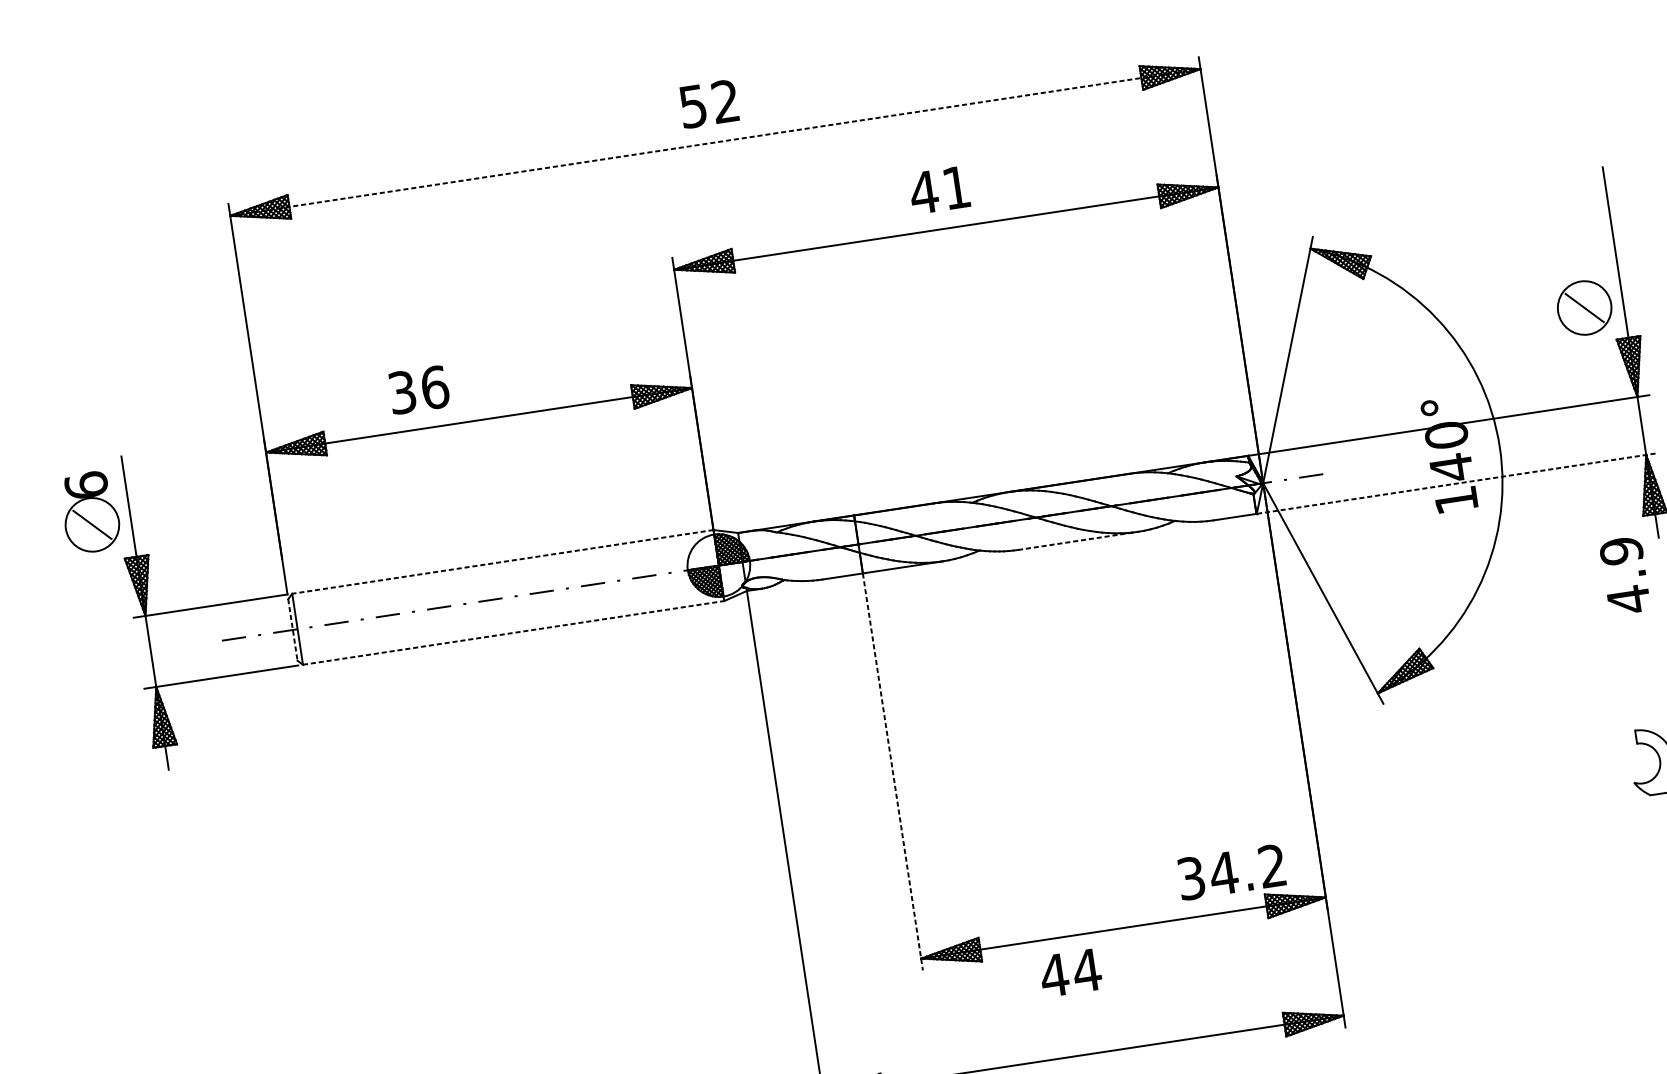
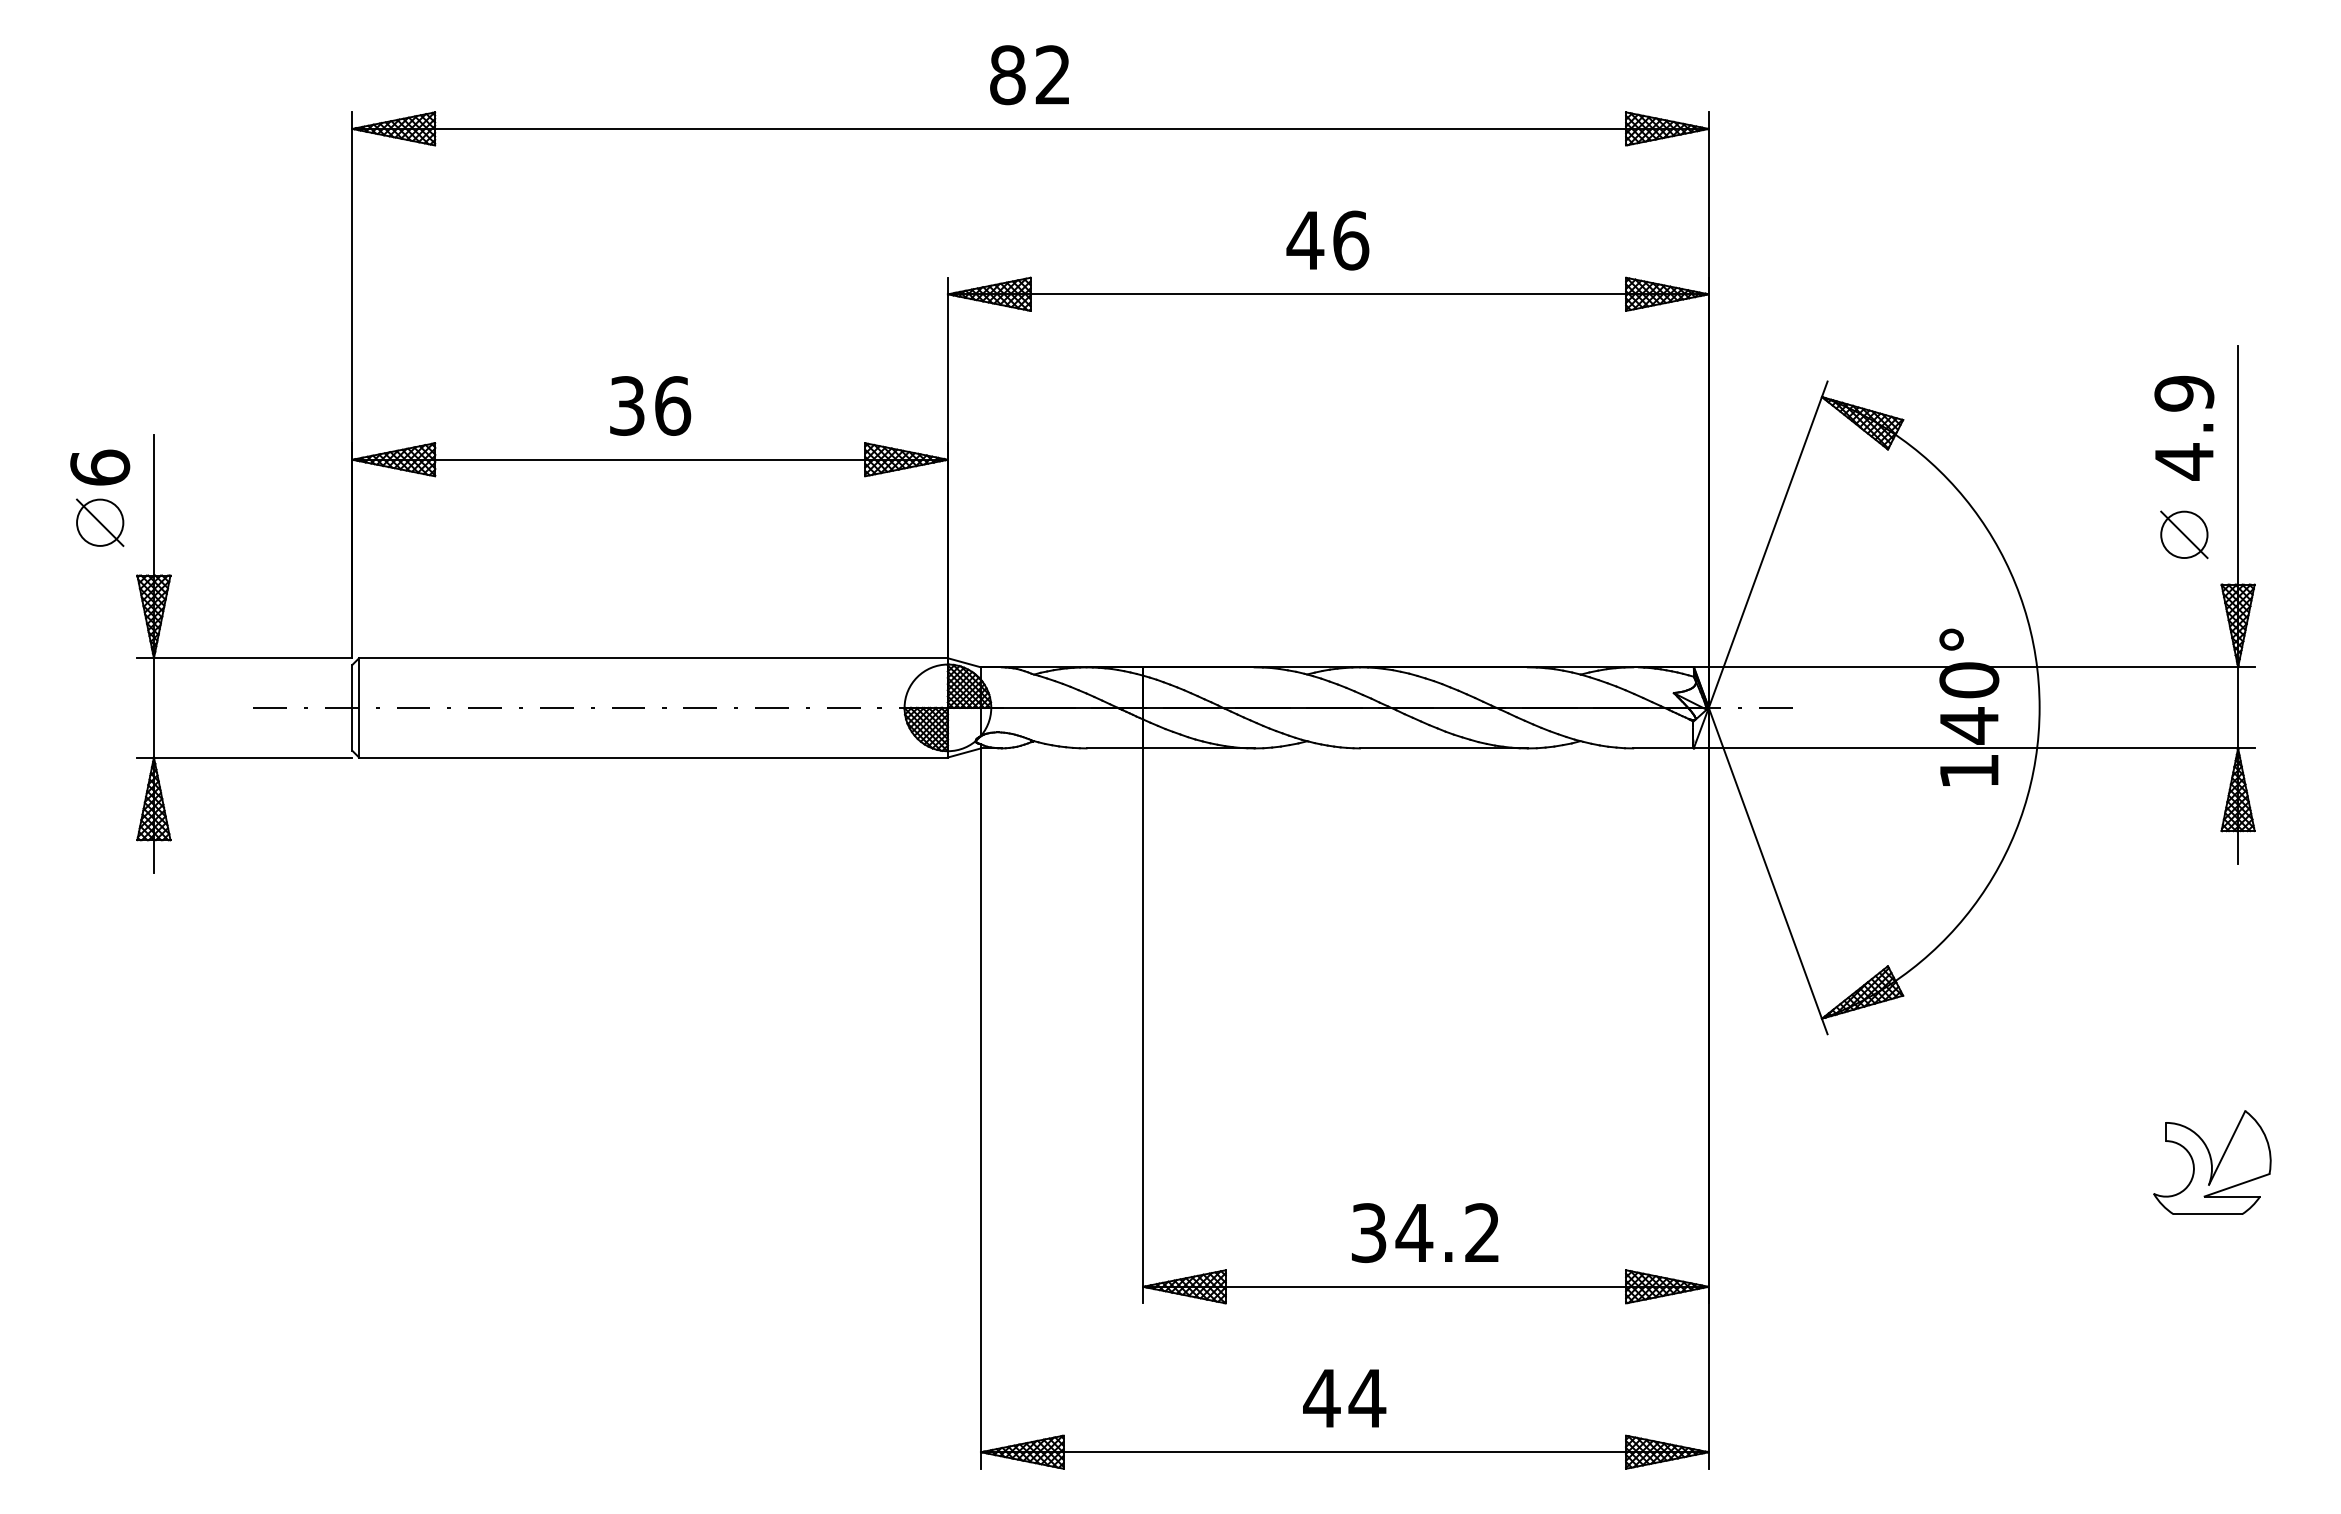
text: (693, 106) -> (1007, 75), 52 -> 82
line: (715, 142) -> (1031, 128), dashed -> solid
text: (957, 187) -> (1351, 240), 41 -> 46
circle: (1584, 307) -> (2184, 534), size x0.62
text: (419, 389) -> (650, 405), moved
line: (1457, 483) -> (1974, 748), dashed -> solid
circle: (92, 524) -> (100, 522), size x0.62
line: (1077, 541) -> (1443, 748), dashed -> solid
line: (502, 562) -> (653, 658), dashed -> solid
text: (1625, 576) -> (2184, 428), moved
line: (293, 630) -> (352, 708), dashed -> solid
line: (514, 632) -> (654, 757), dashed -> solid
line: (893, 772) -> (1143, 1026), dashed -> solid
text: (1231, 871) -> (1425, 1232), moved
text: (1070, 973) -> (1344, 1398), moved

